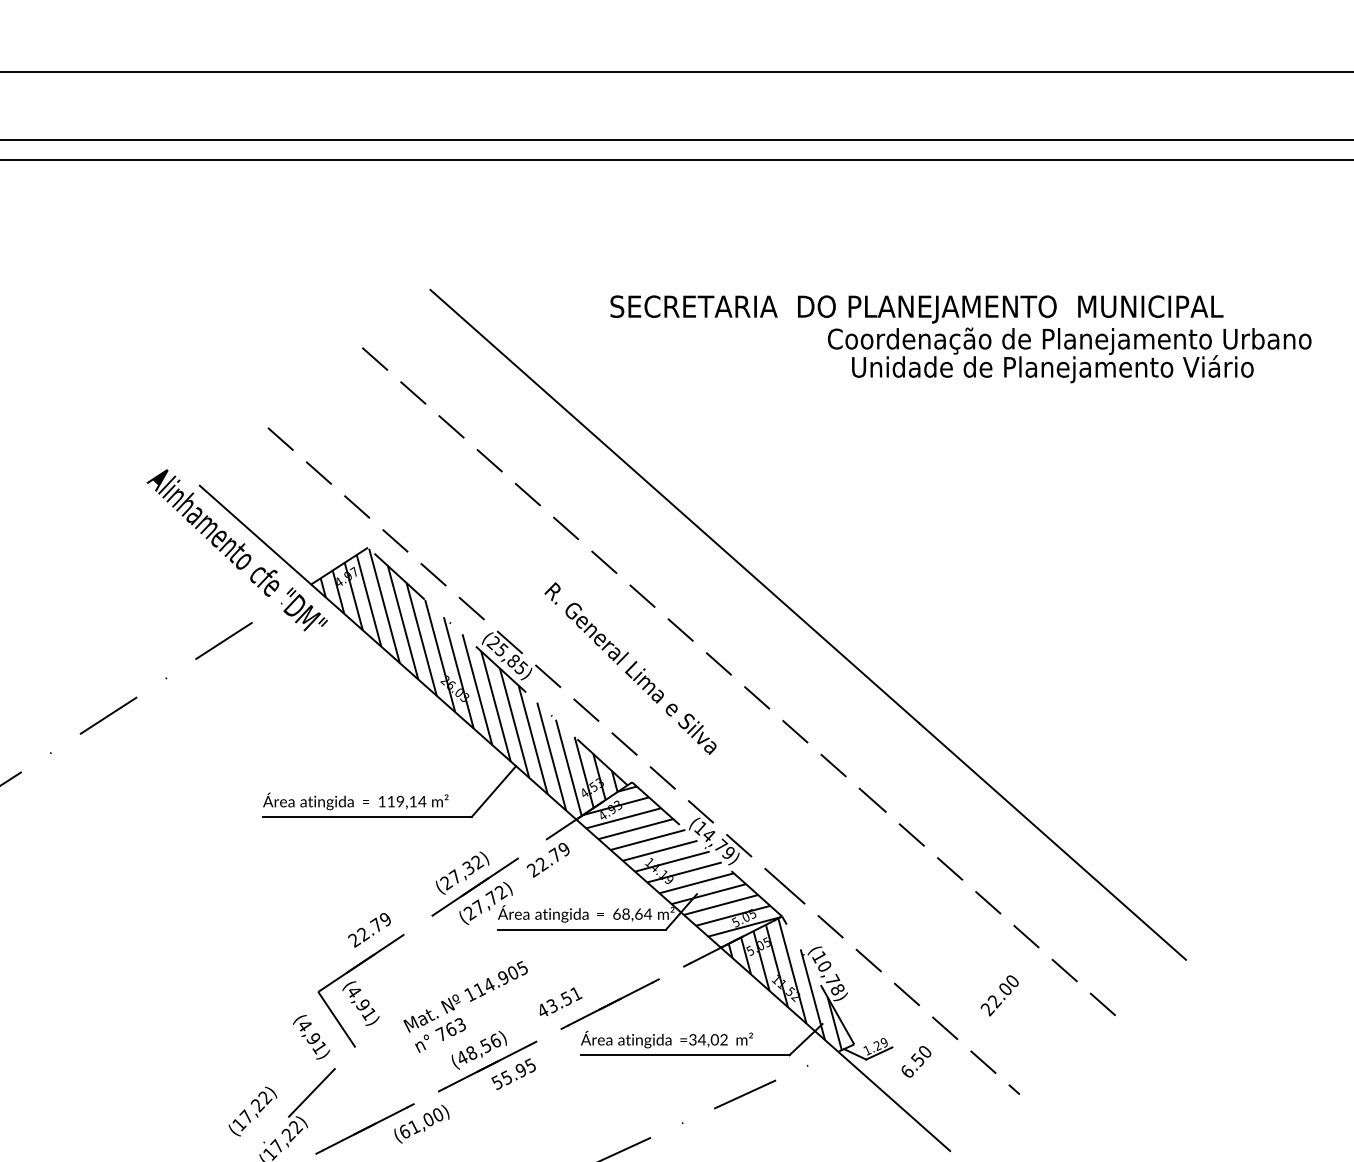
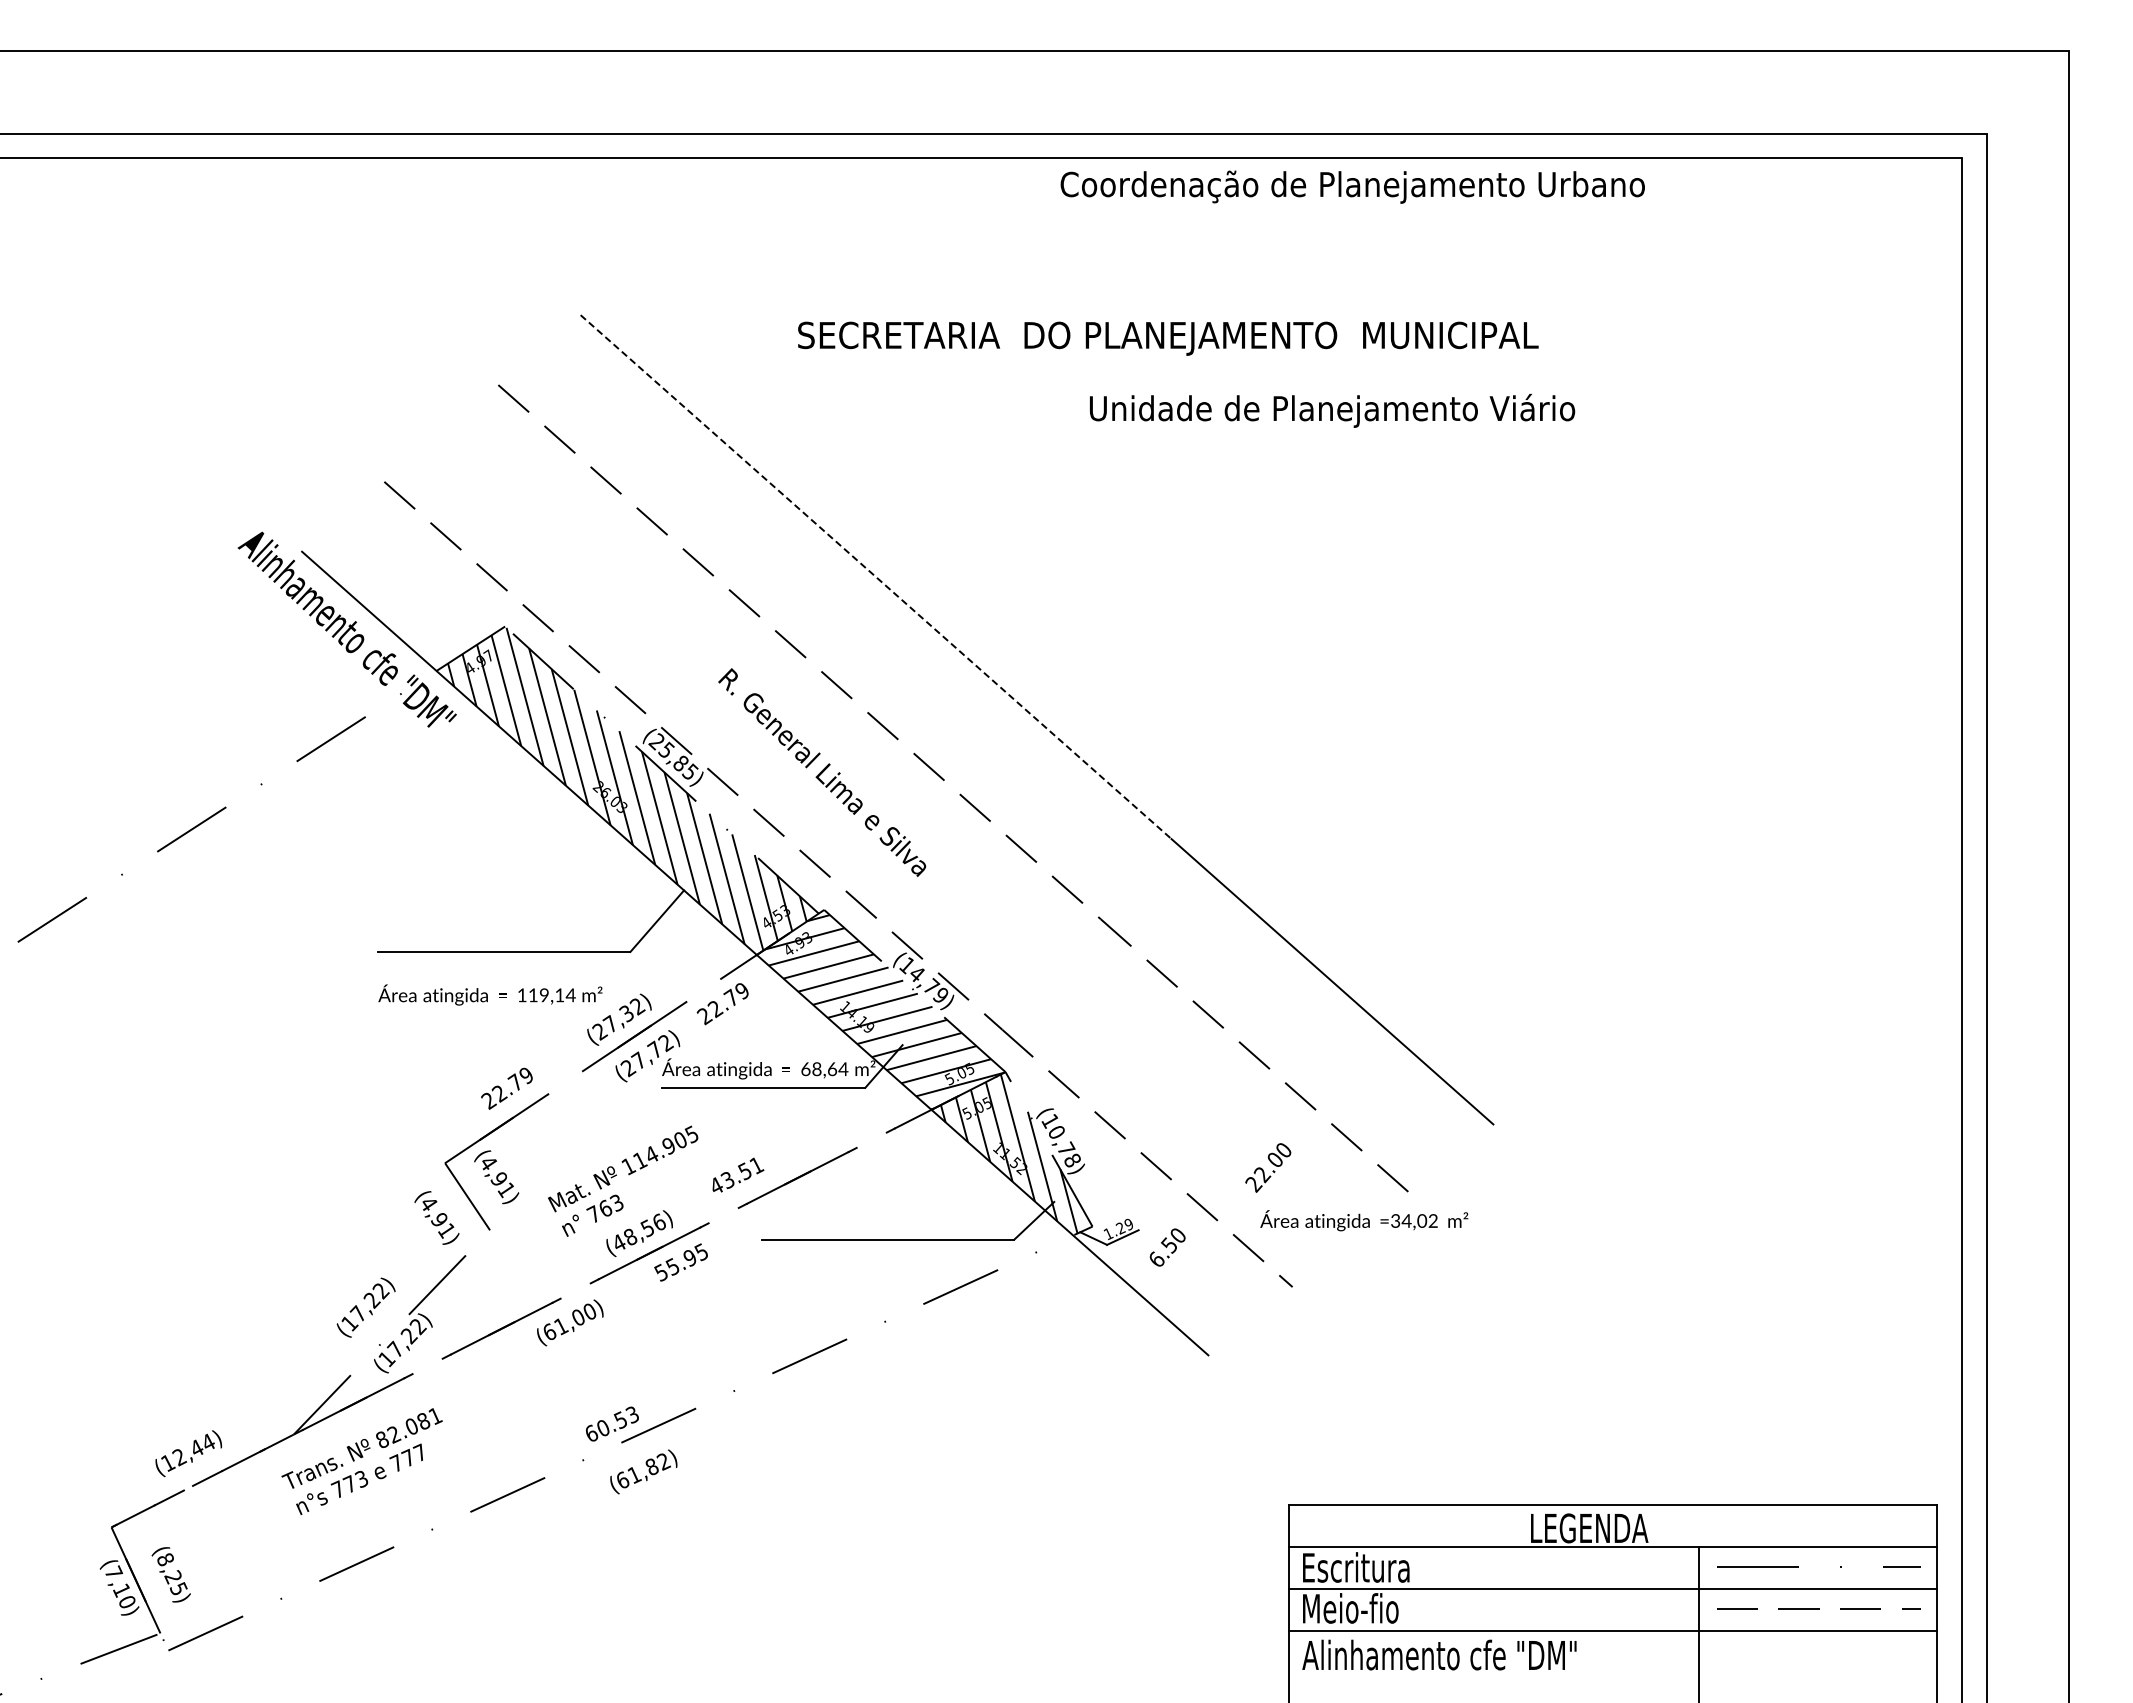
text: (1069, 340) -> (1352, 186), moved
line: (675, 507) -> (876, 577), solid -> dashed
text: (355, 800) -> (490, 994), moved
text: (667, 1039) -> (1364, 1220), moved

